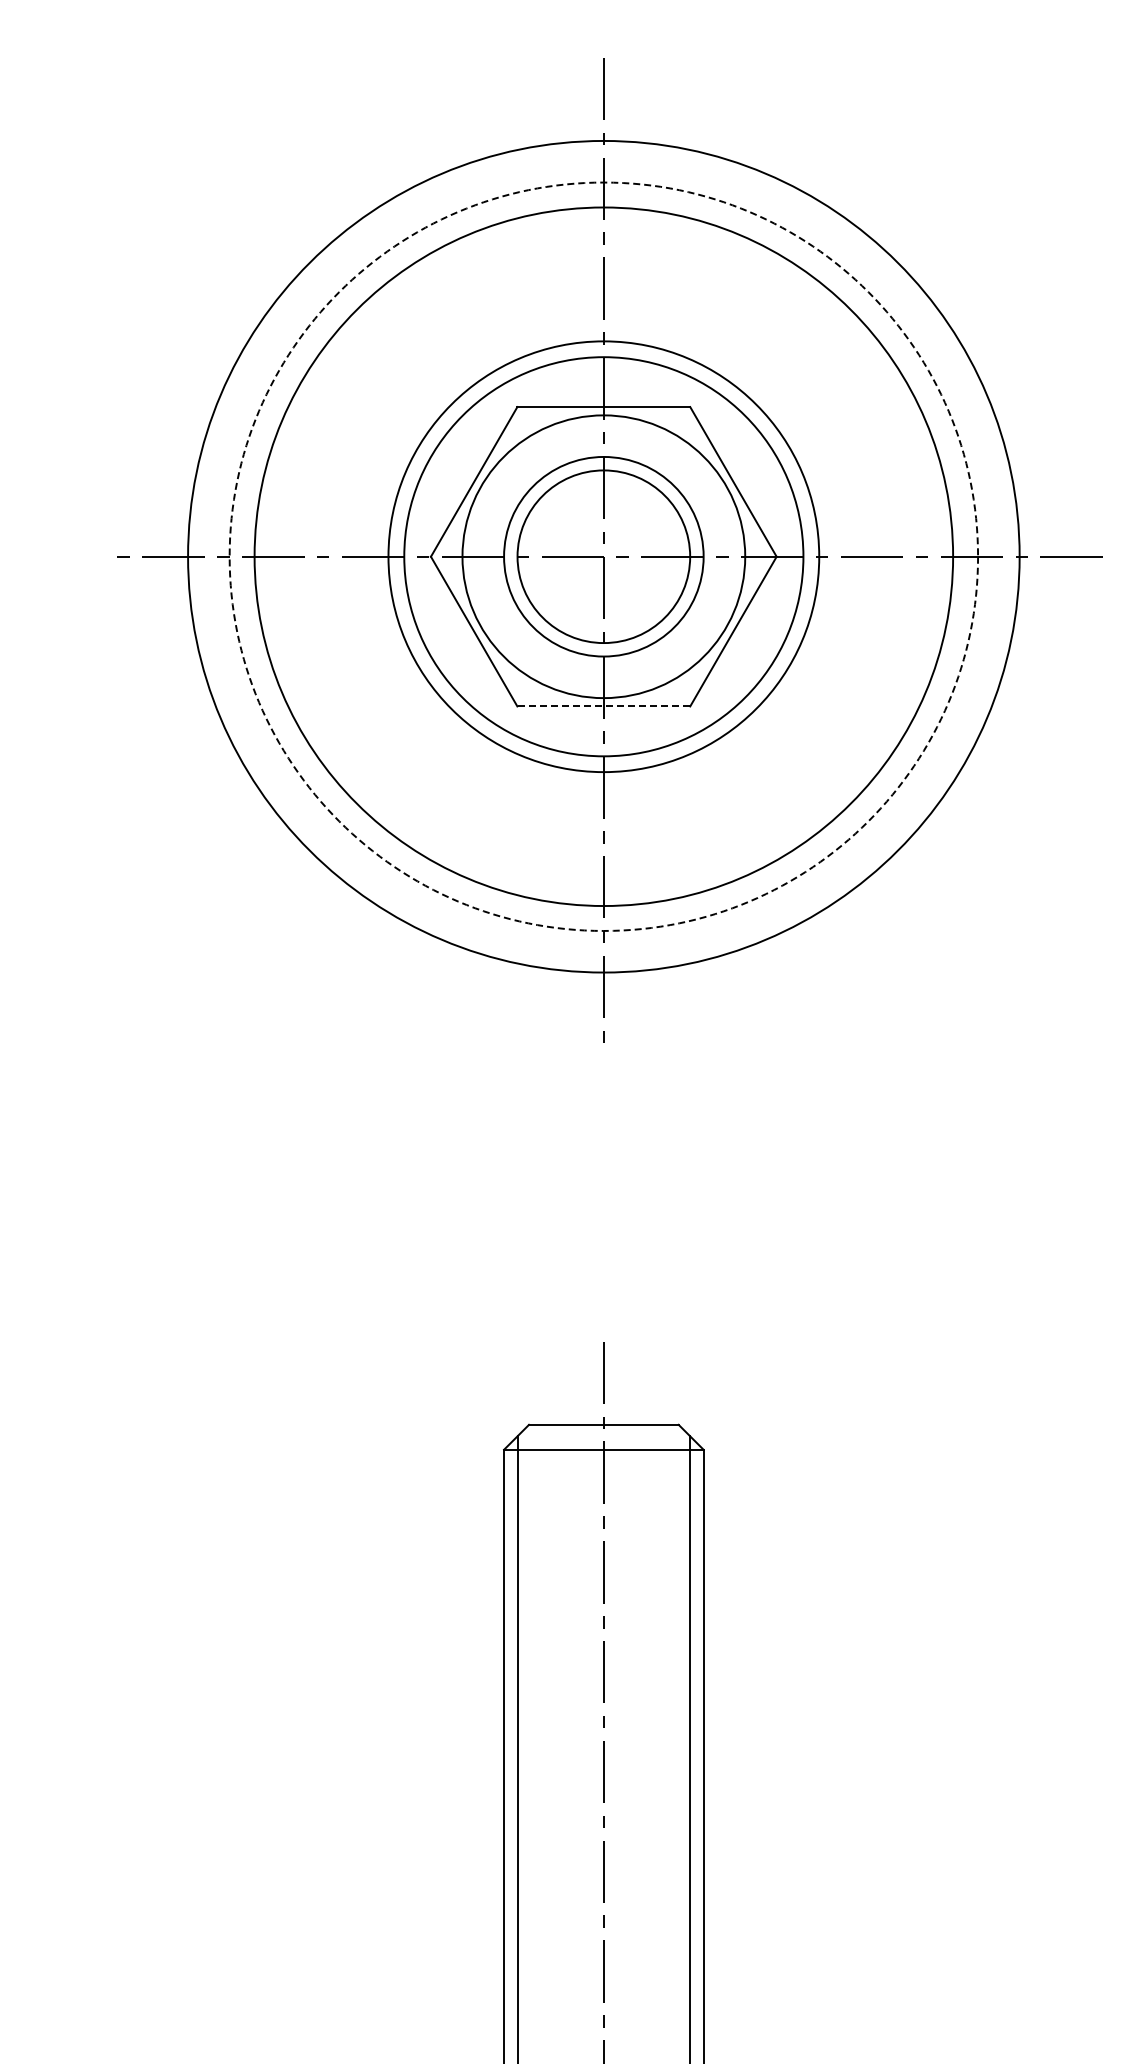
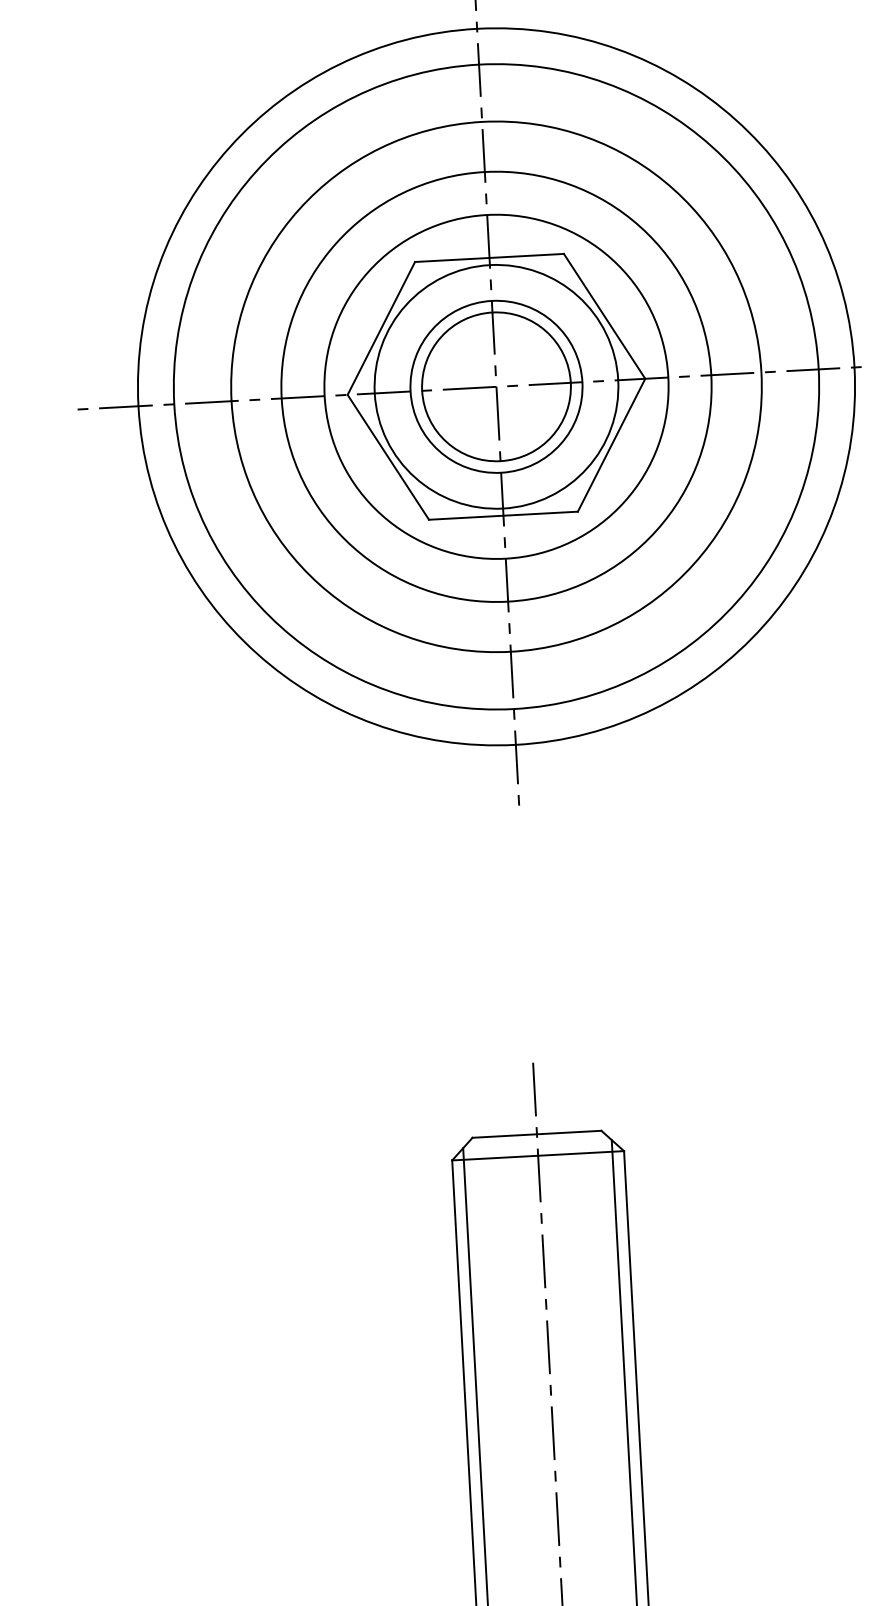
circle: (603, 556) -> (496, 386), dashed -> solid
circle: (603, 556) -> (496, 386), size x0.71
circle: (603, 556) -> (496, 386), size x1.43
line: (603, 706) -> (503, 515), dashed -> solid

